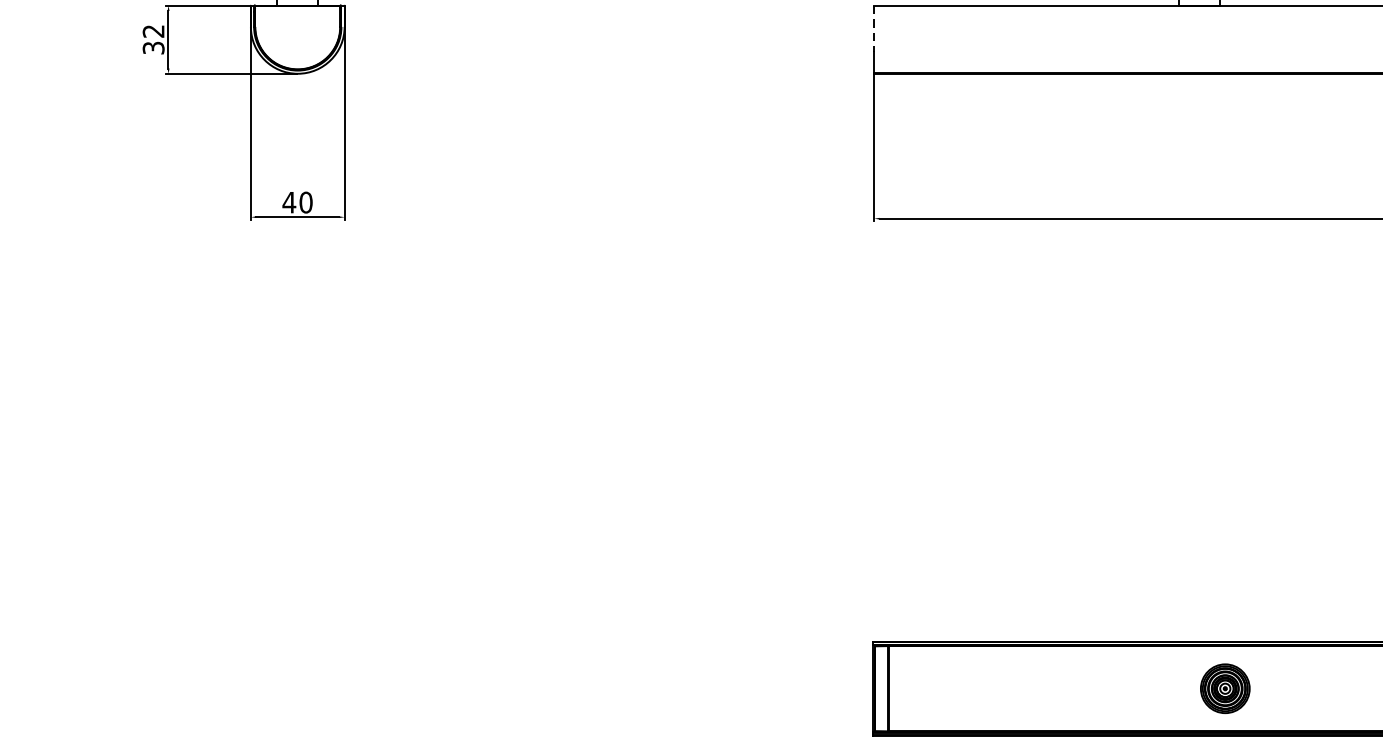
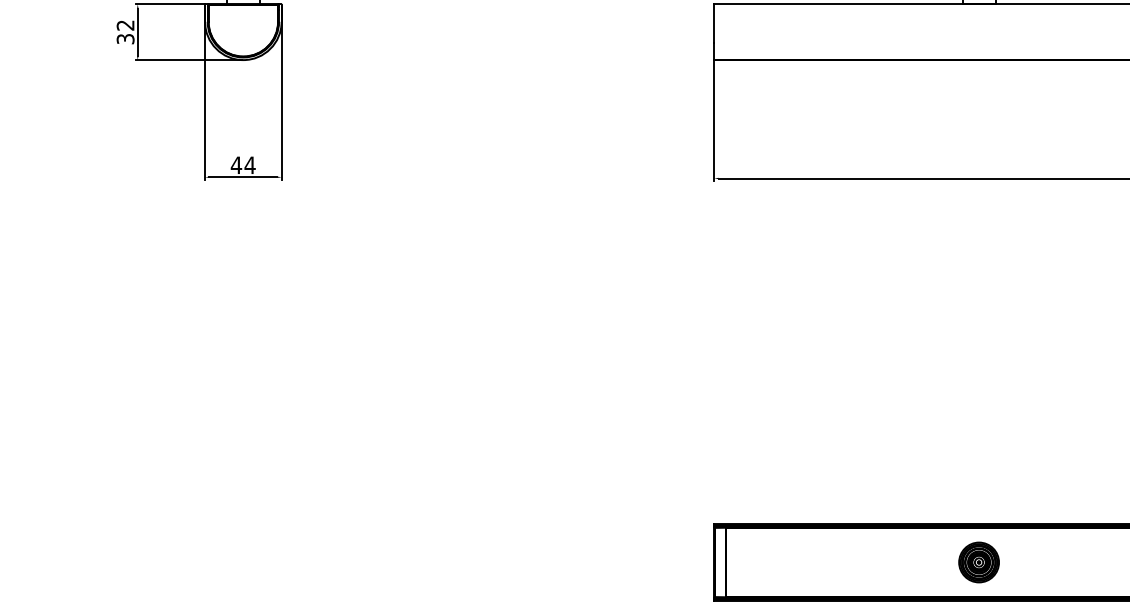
line: (874, 30) -> (714, 24), dashed -> solid
text: (305, 202) -> (249, 165), 40 -> 44
part: (1224, 688) -> (978, 562), moved

